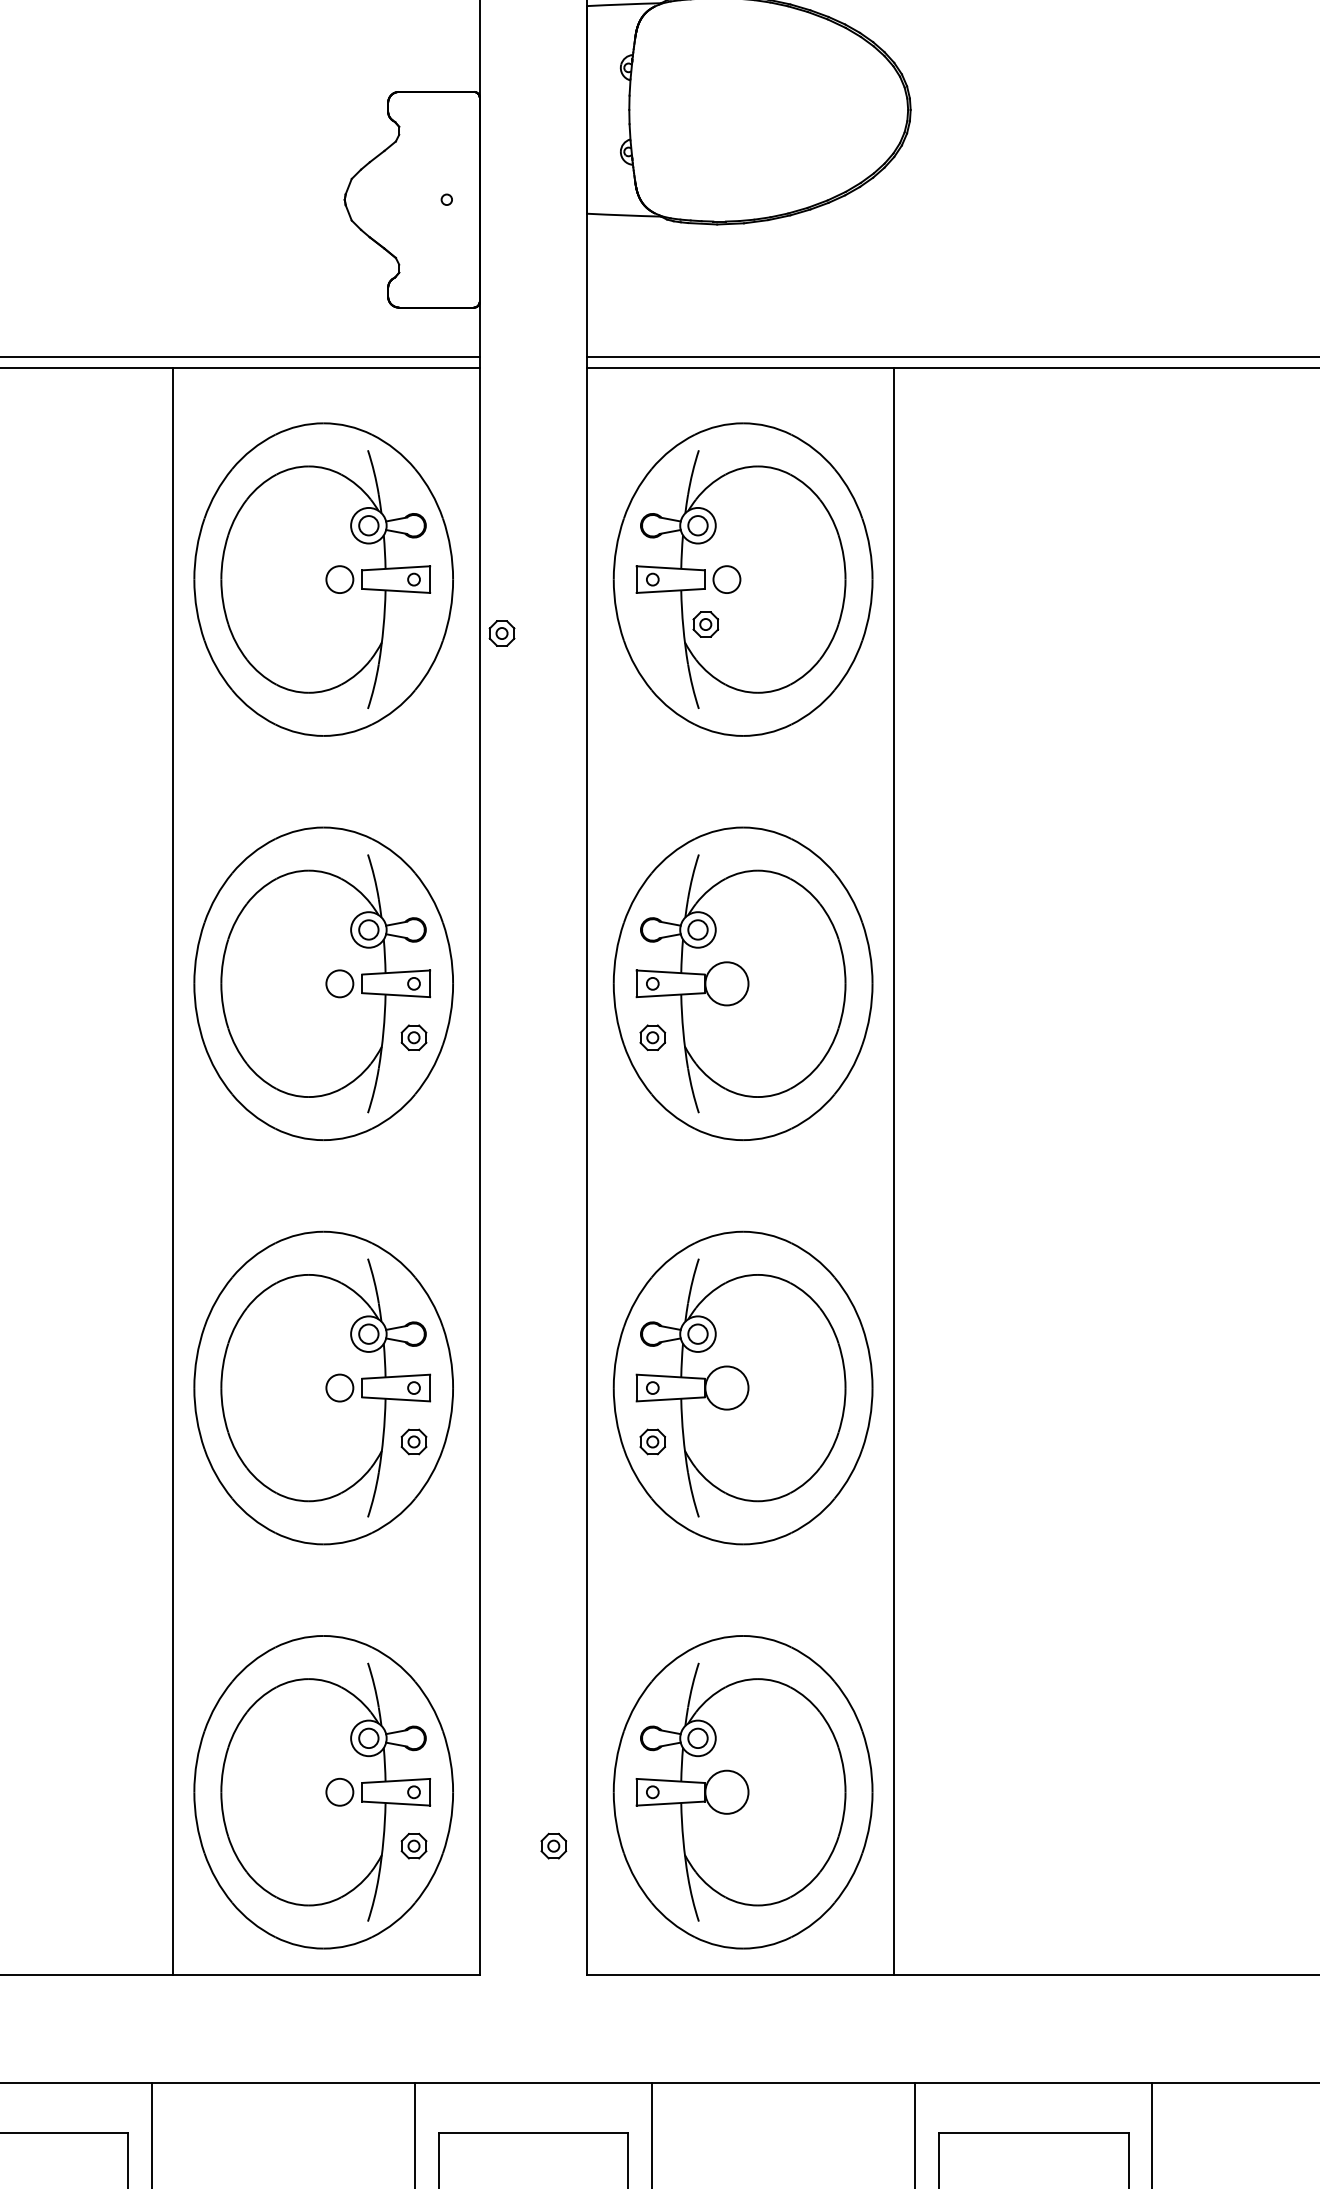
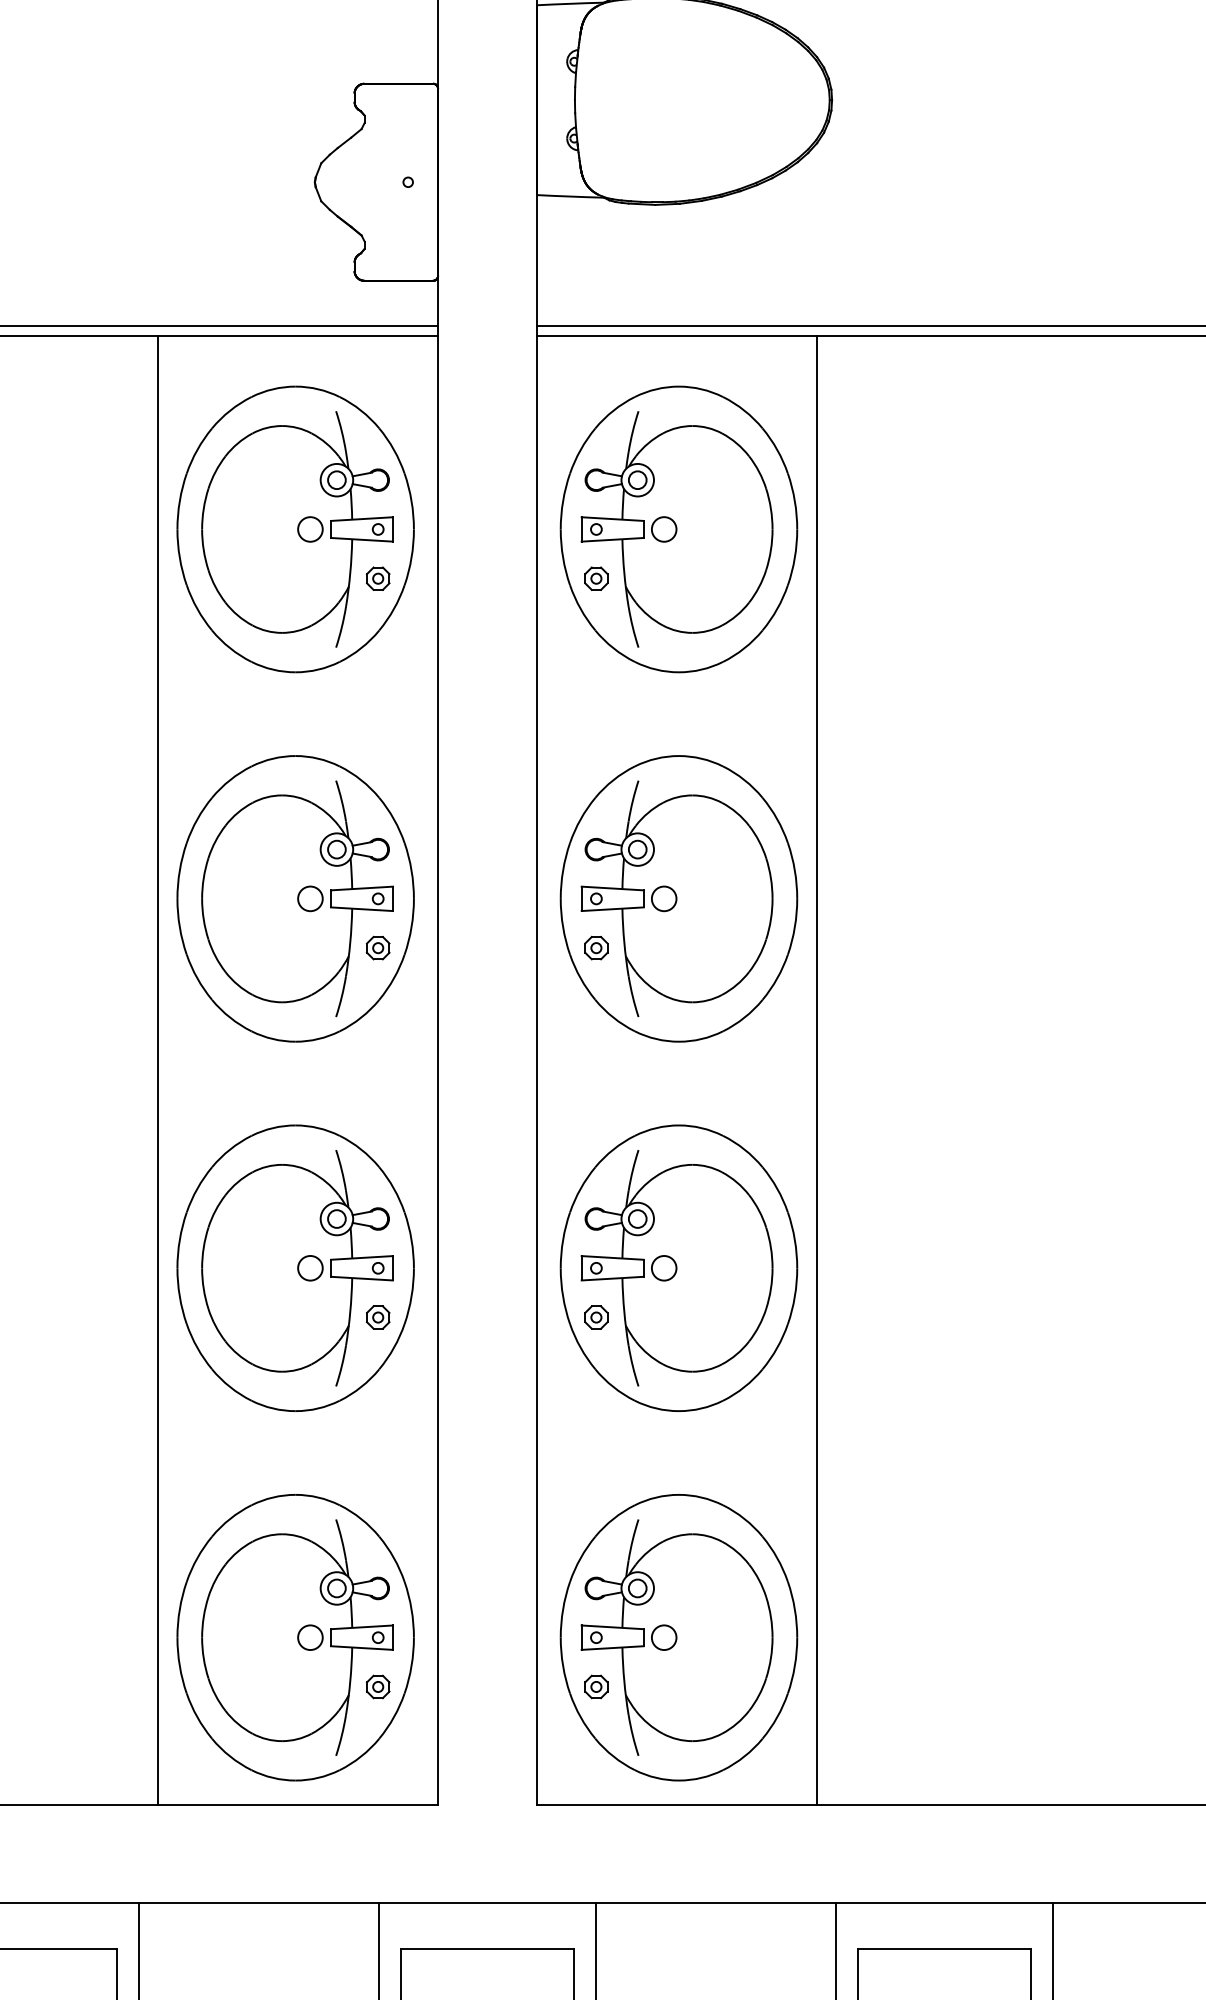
part: (705, 624) -> (596, 578), moved
part: (501, 633) -> (377, 578), moved
circle: (726, 983) -> (663, 898), size x0.62
circle: (726, 1387) -> (663, 1267), size x0.62
circle: (726, 1791) -> (663, 1636), size x0.62
part: (553, 1845) -> (596, 1686), moved

